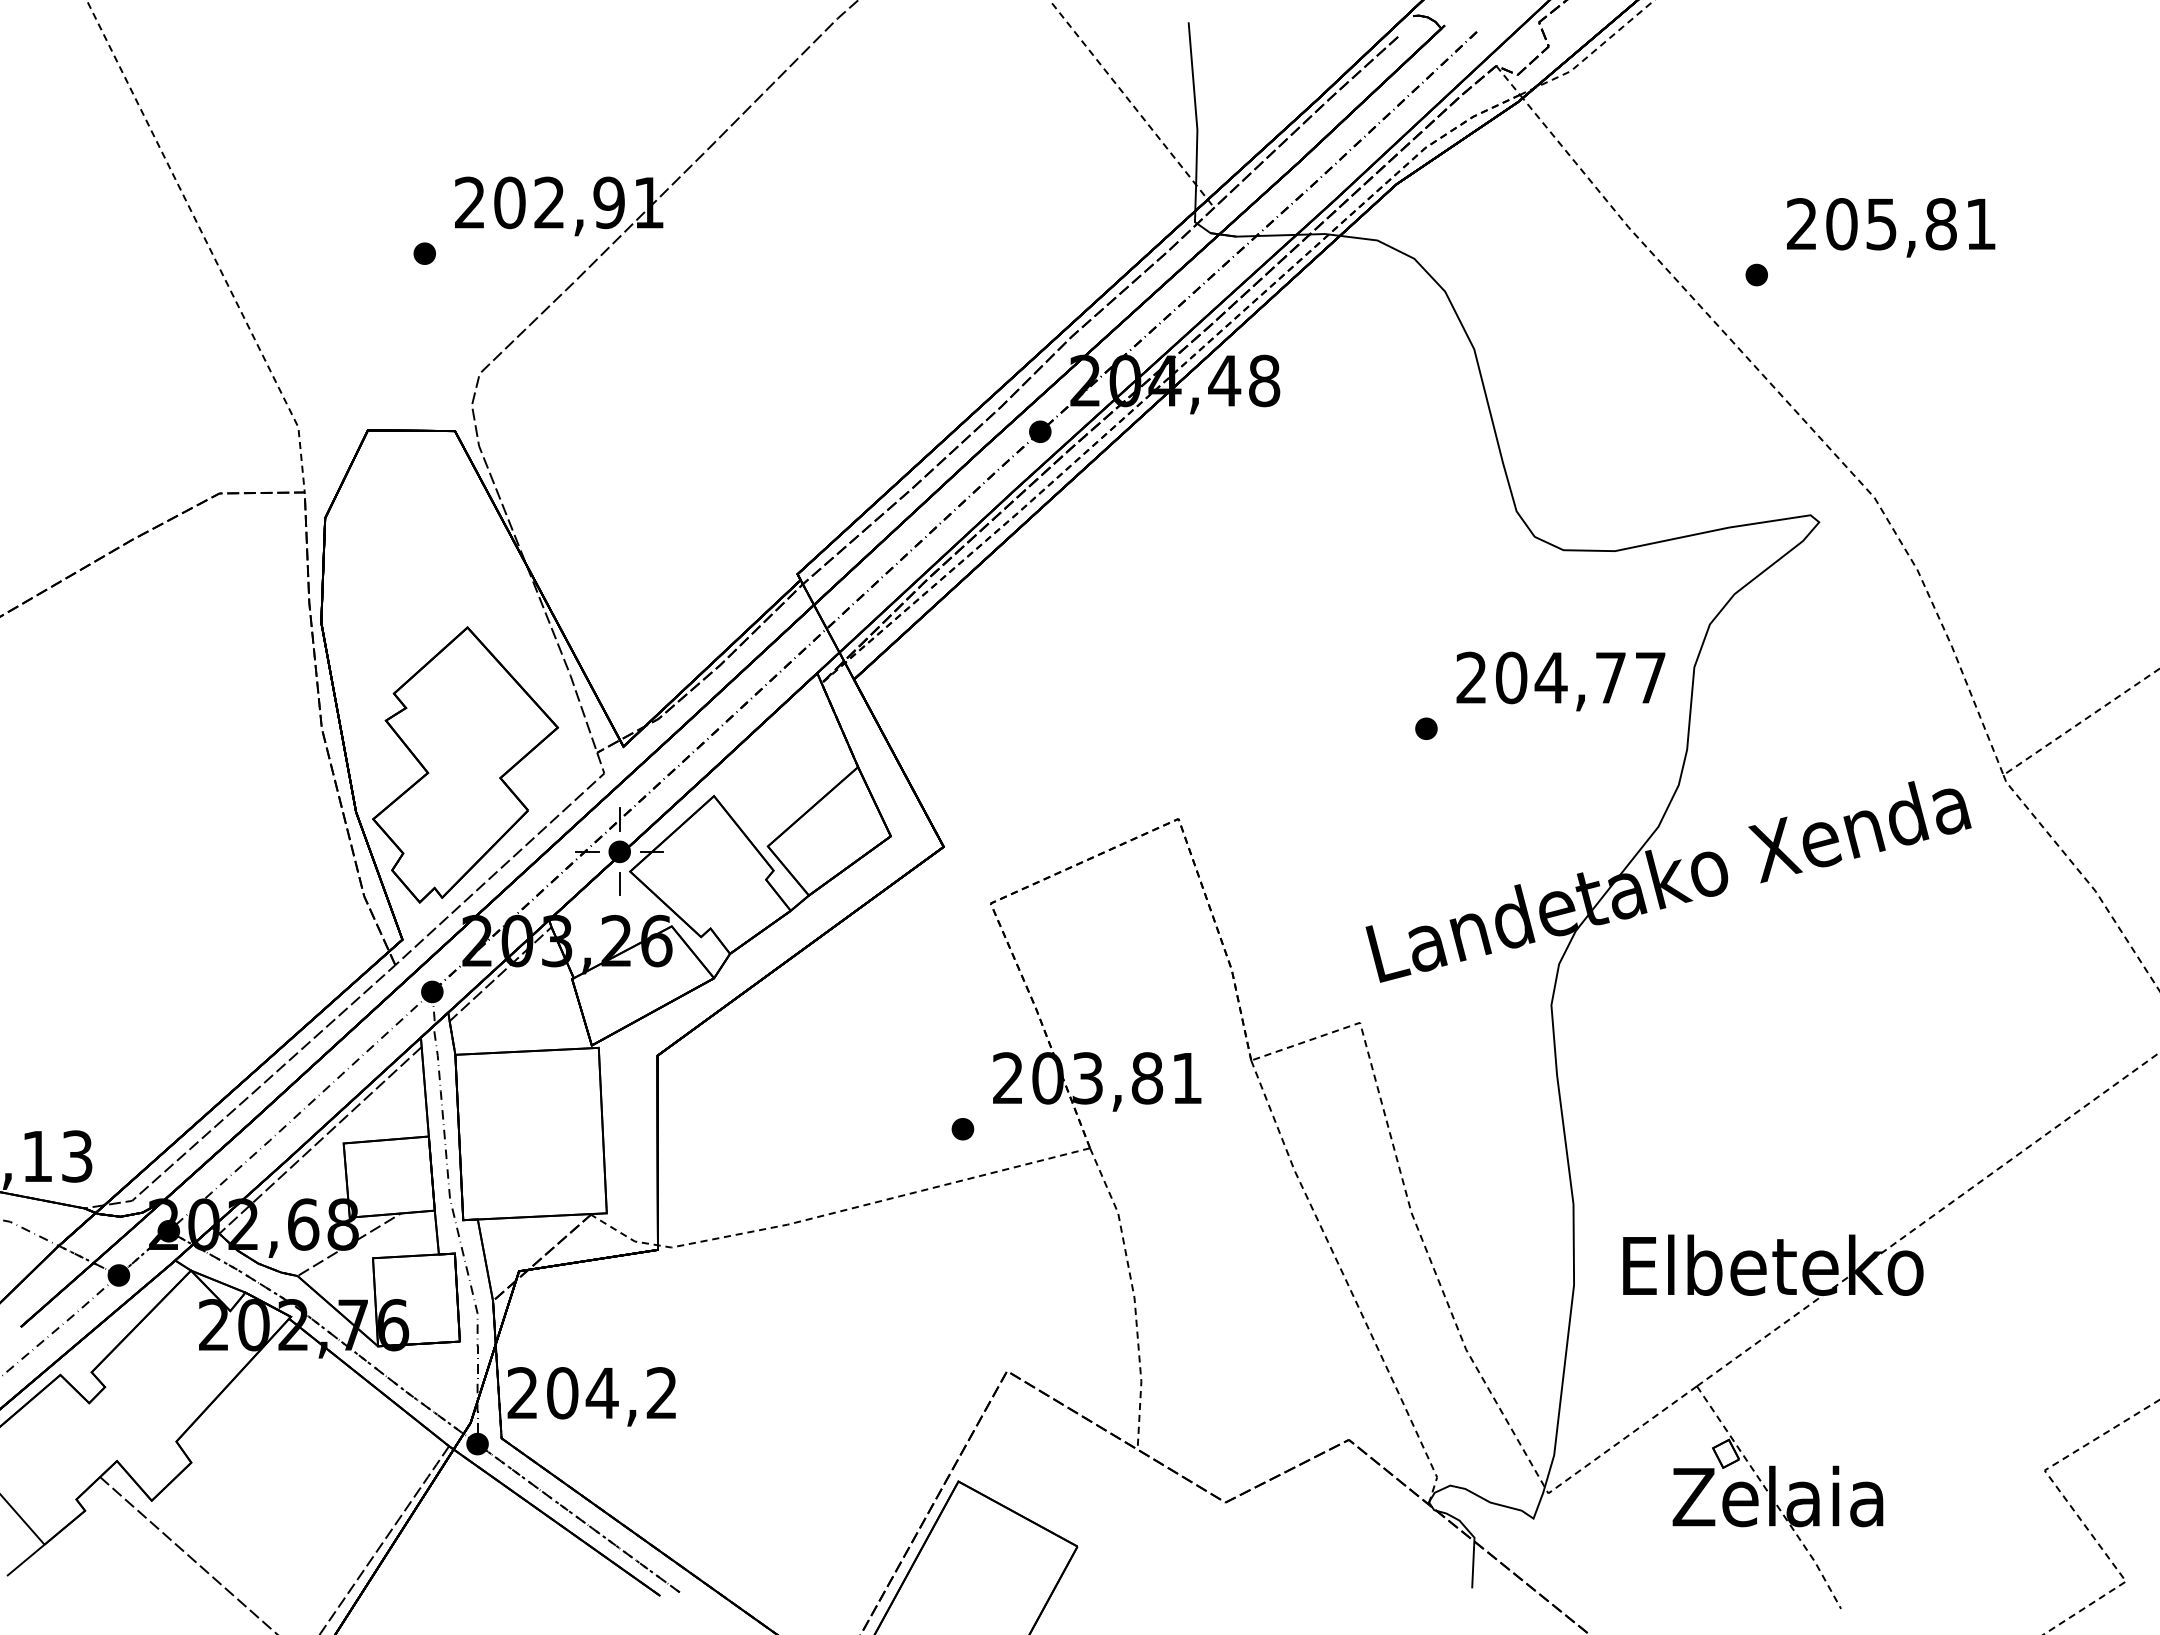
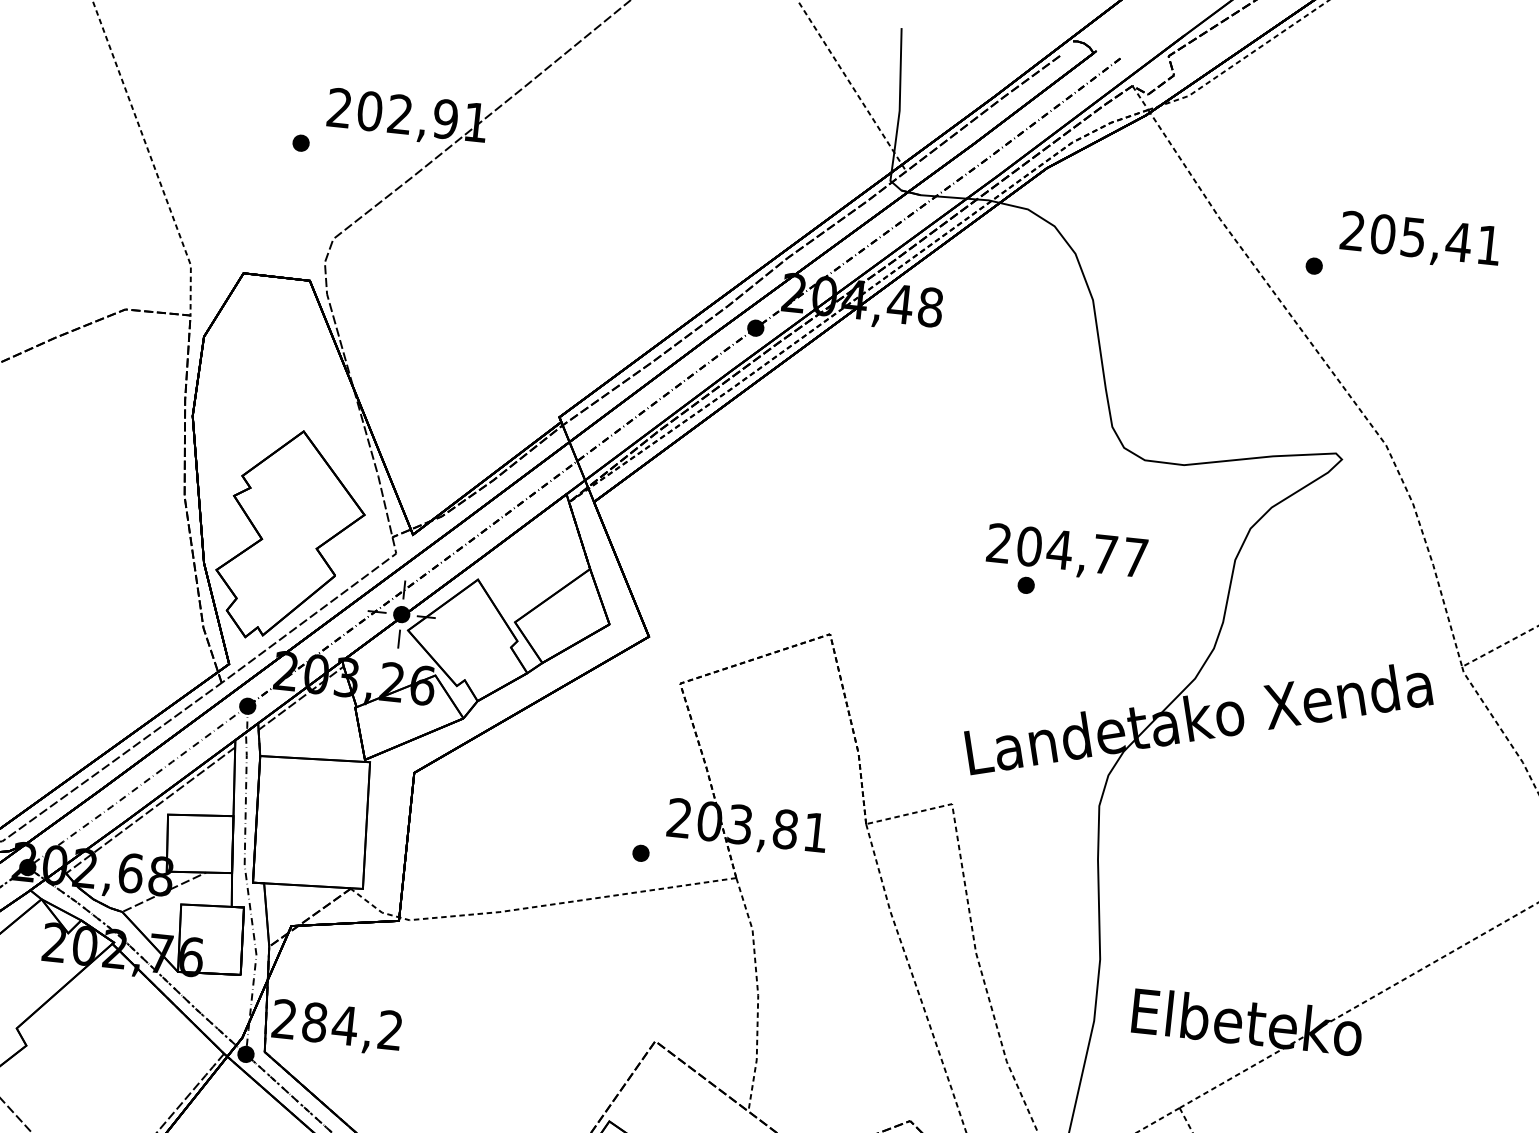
text: (1940, 224) -> (1458, 242), 205,81 -> 205,41
text: (1560, 681) -> (1066, 553), moved
text: (562, 1393) -> (314, 1022), 204,2 -> 284,2

